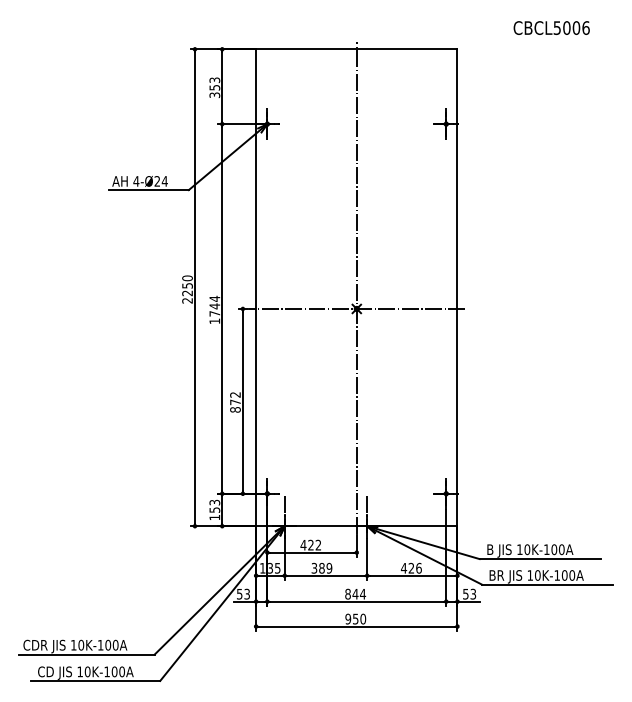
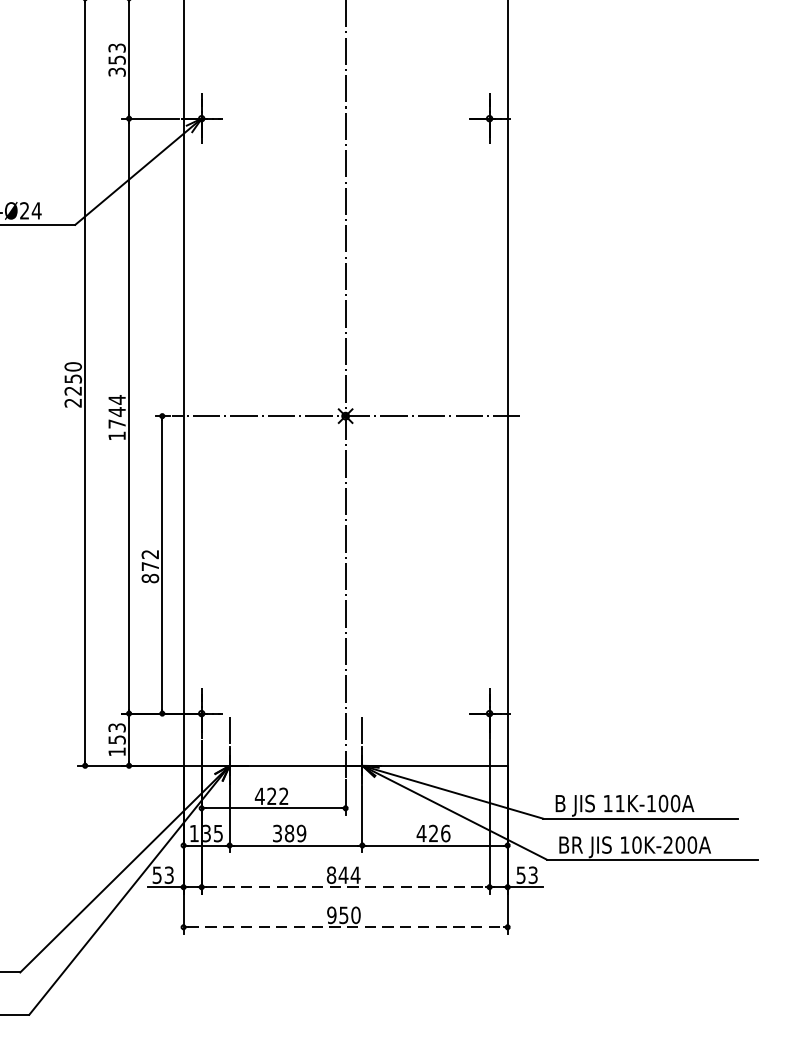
text: (527, 549) -> (620, 803), 10K-100A -> 11K-100A
text: (556, 575) -> (667, 845), 10K-100A -> 10K-200A
line: (356, 601) -> (345, 886), solid -> dashed
line: (357, 626) -> (346, 927), solid -> dashed

